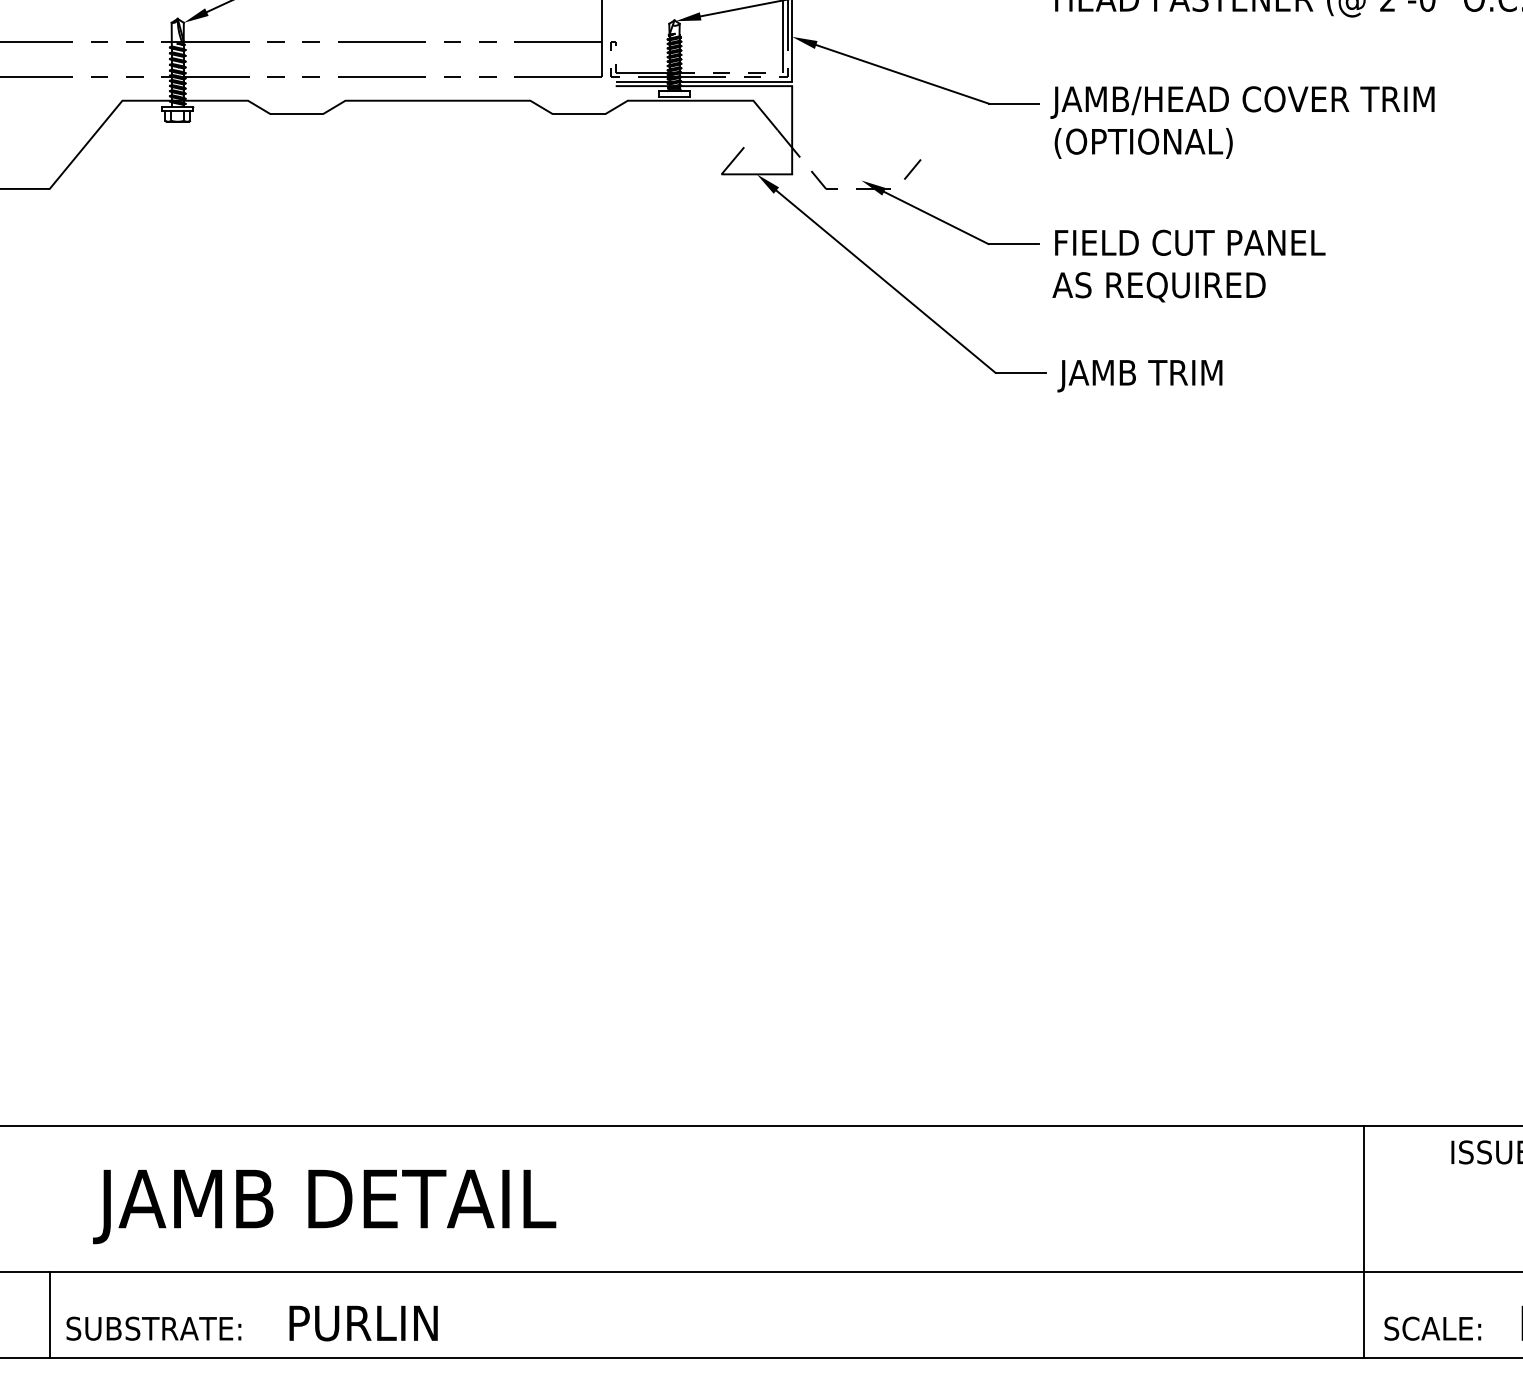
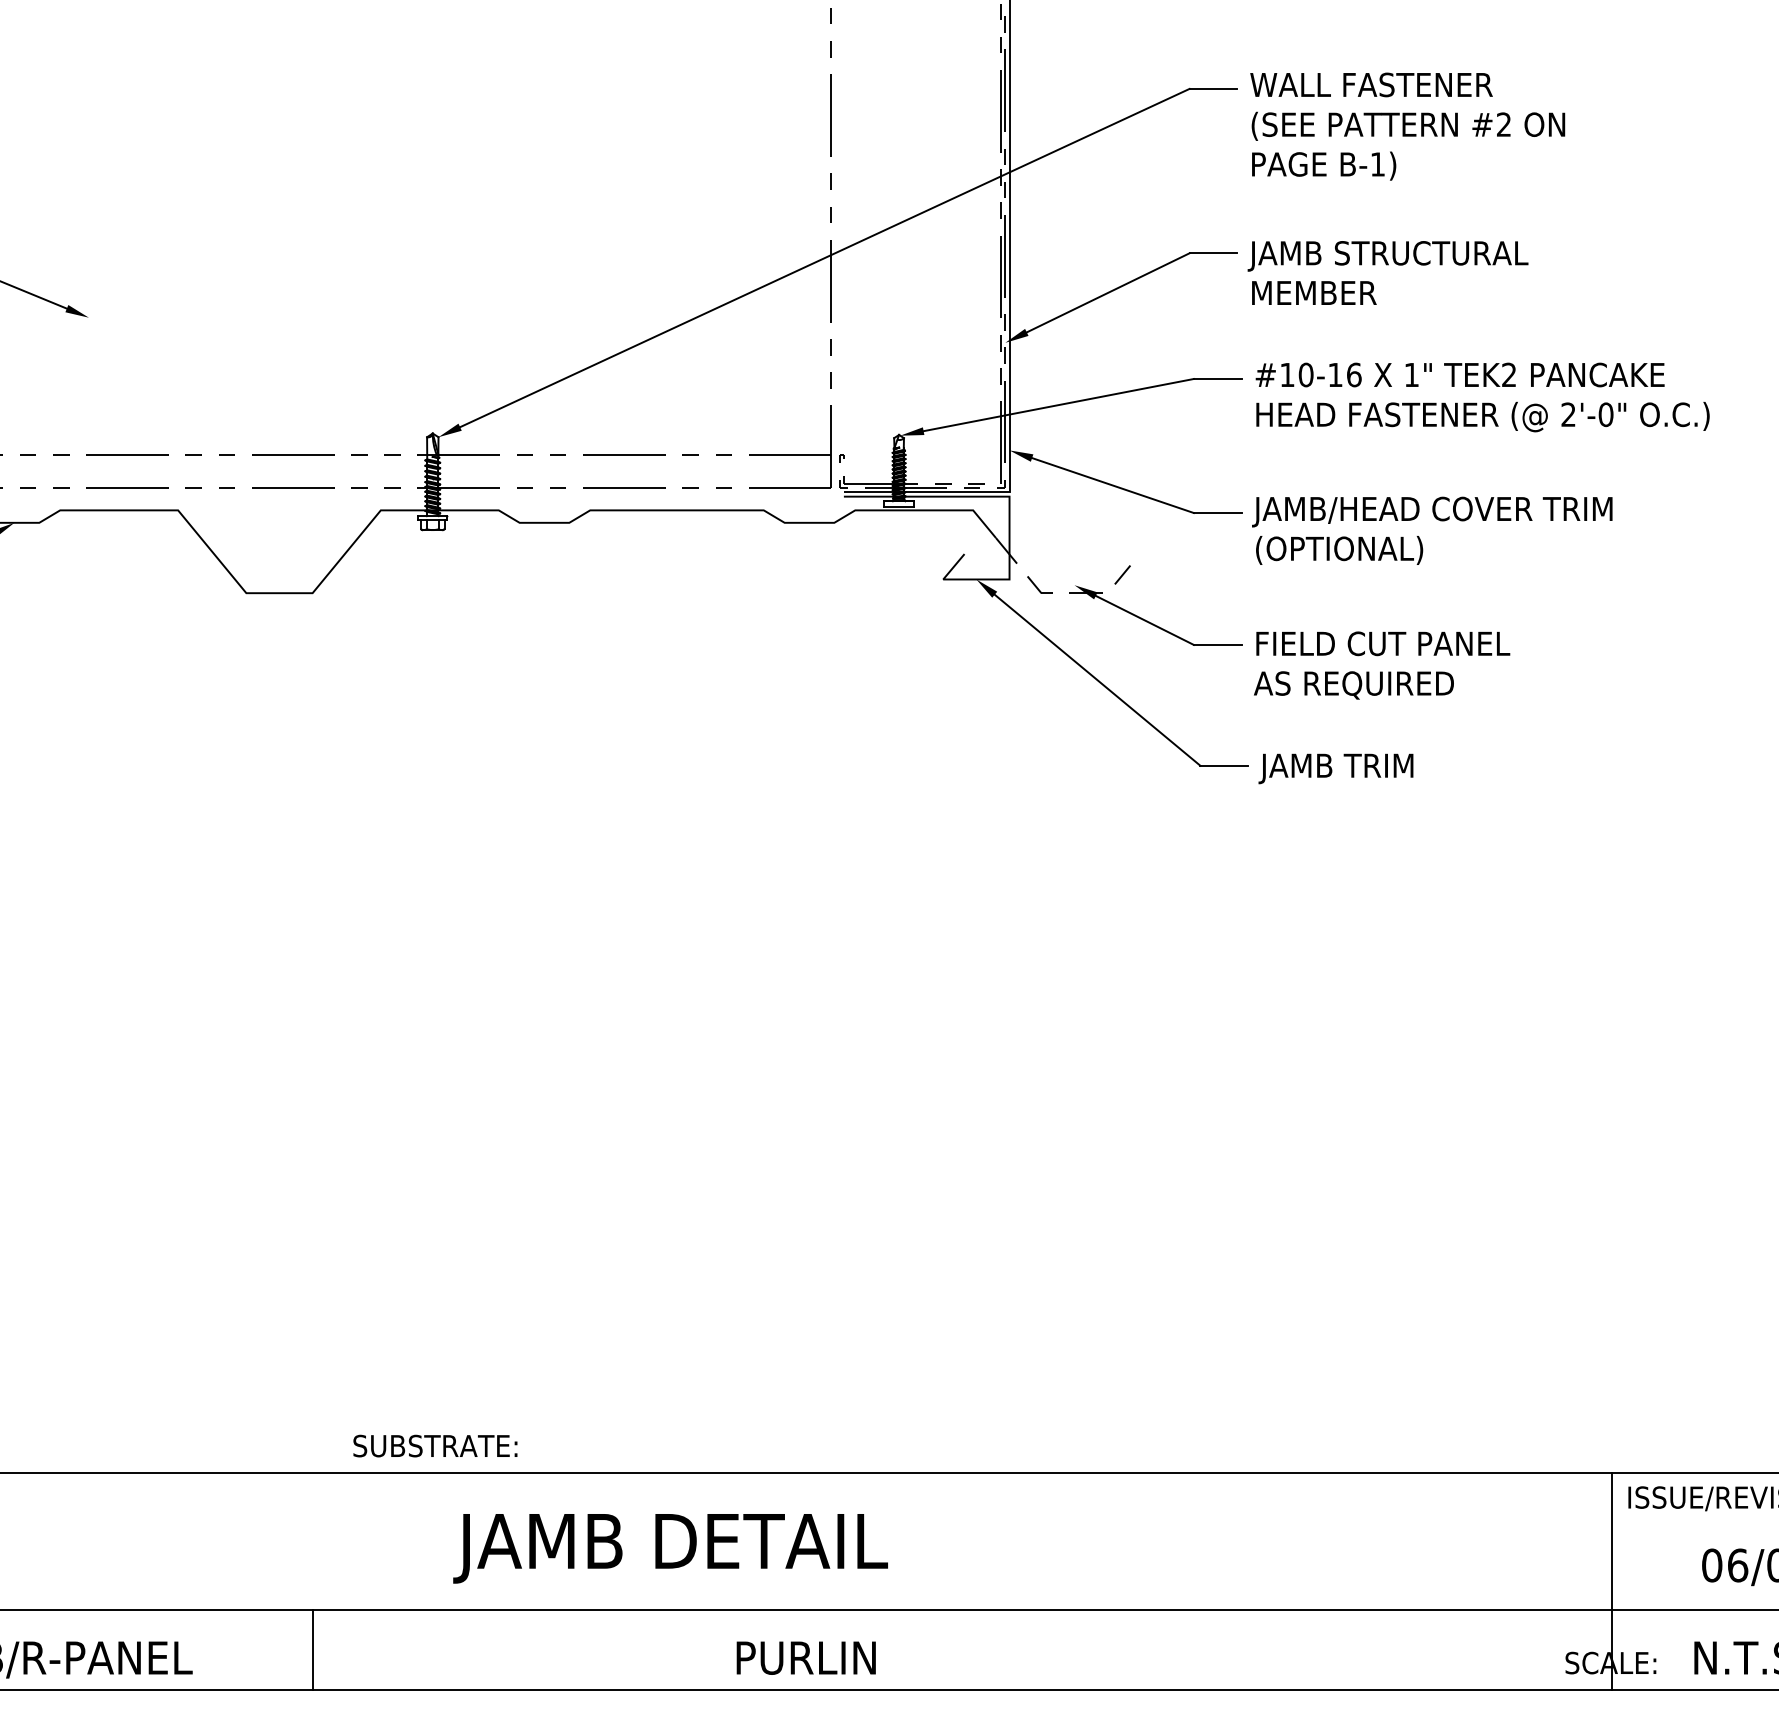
text: (324, 1206) -> (670, 1548), moved
line: (1364, 1241) -> (1612, 1581), moved
text: (362, 1322) -> (805, 1657), moved
text: (154, 1328) -> (435, 1445), moved

